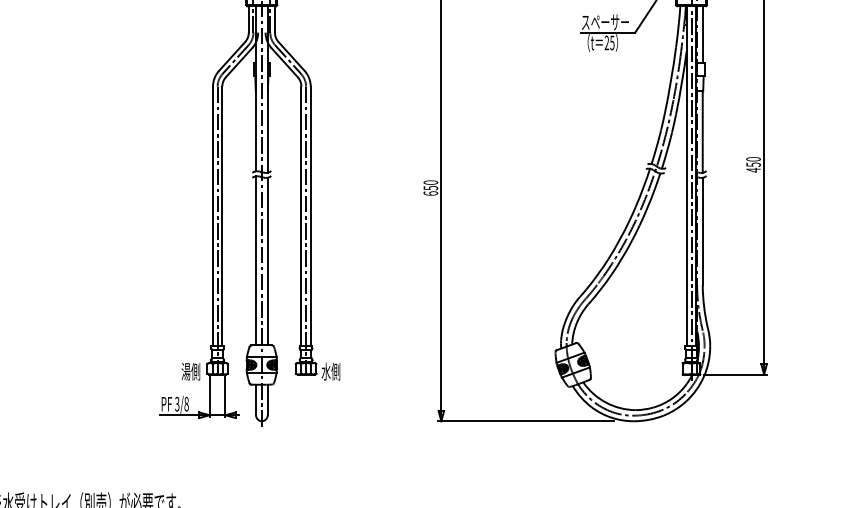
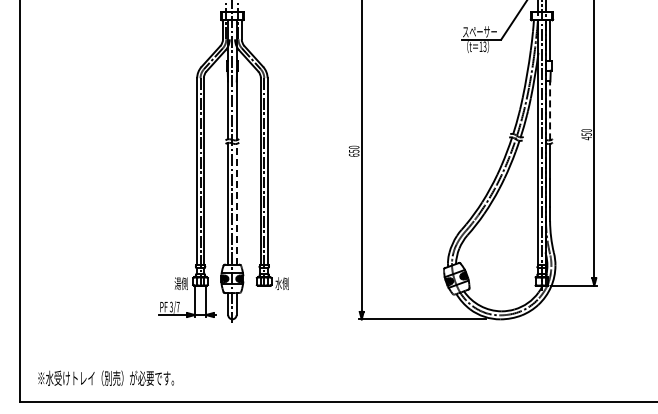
text: (608, 42) -> (482, 46), 25 -> 13
line: (703, 131) -> (550, 110), solid -> dashed
line: (267, 260) -> (236, 203), solid -> dashed
text: (185, 404) -> (177, 307), 3/8 -> 3/7

